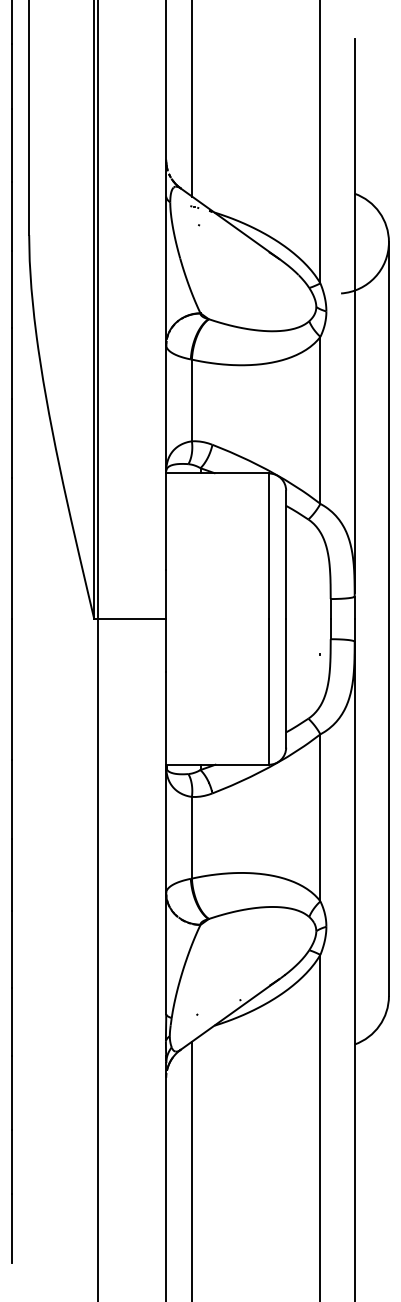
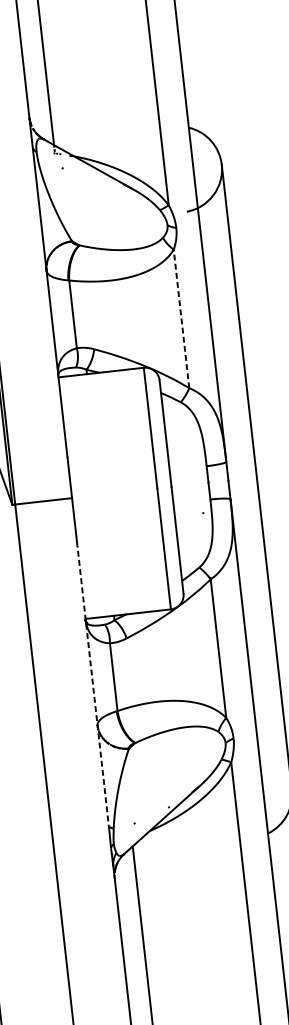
line: (320, 420) -> (181, 319), solid -> dashed
line: (166, 843) -> (93, 684), solid -> dashed

